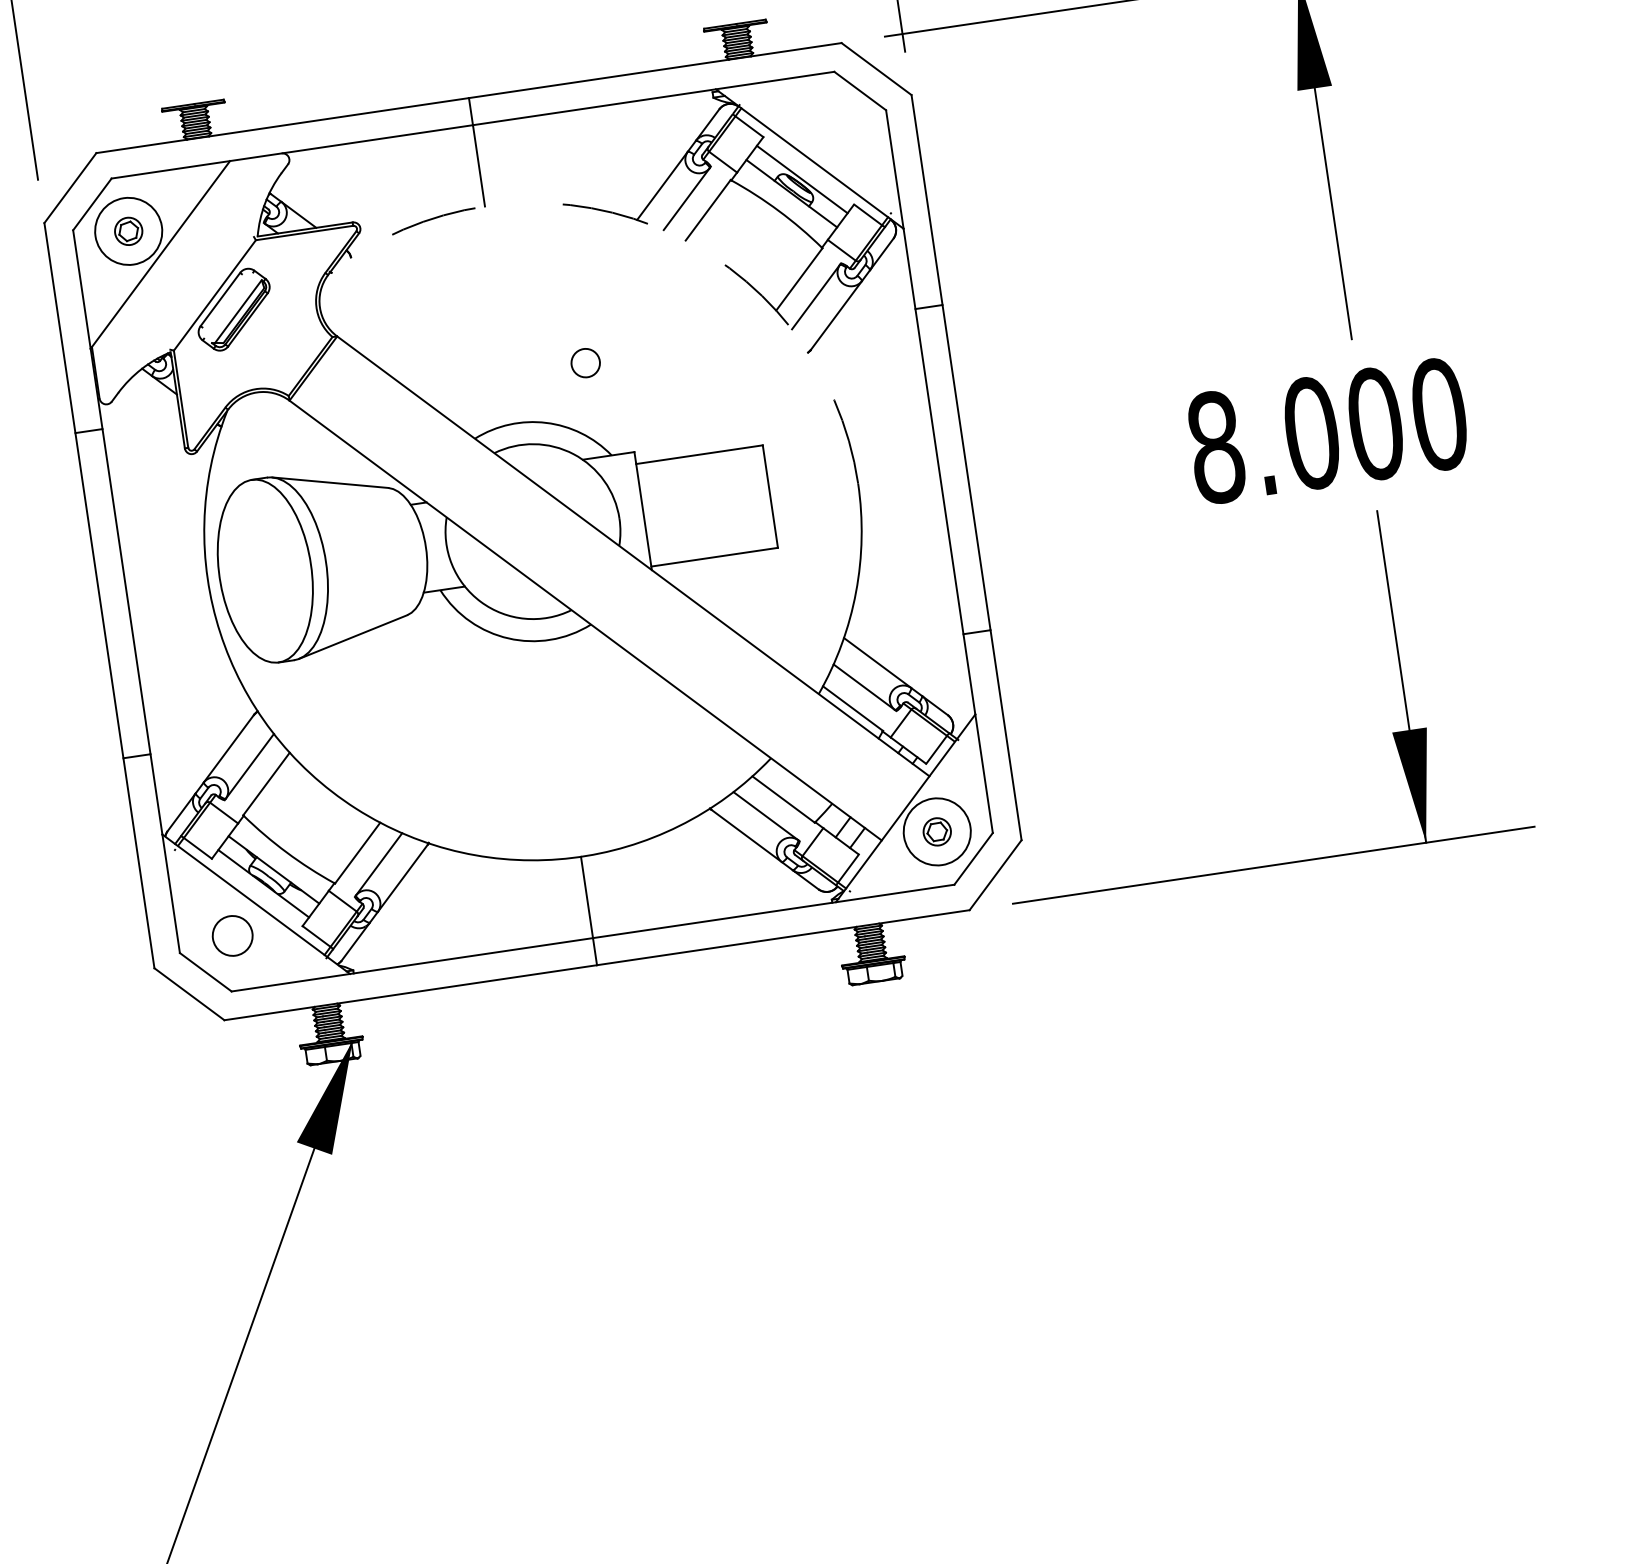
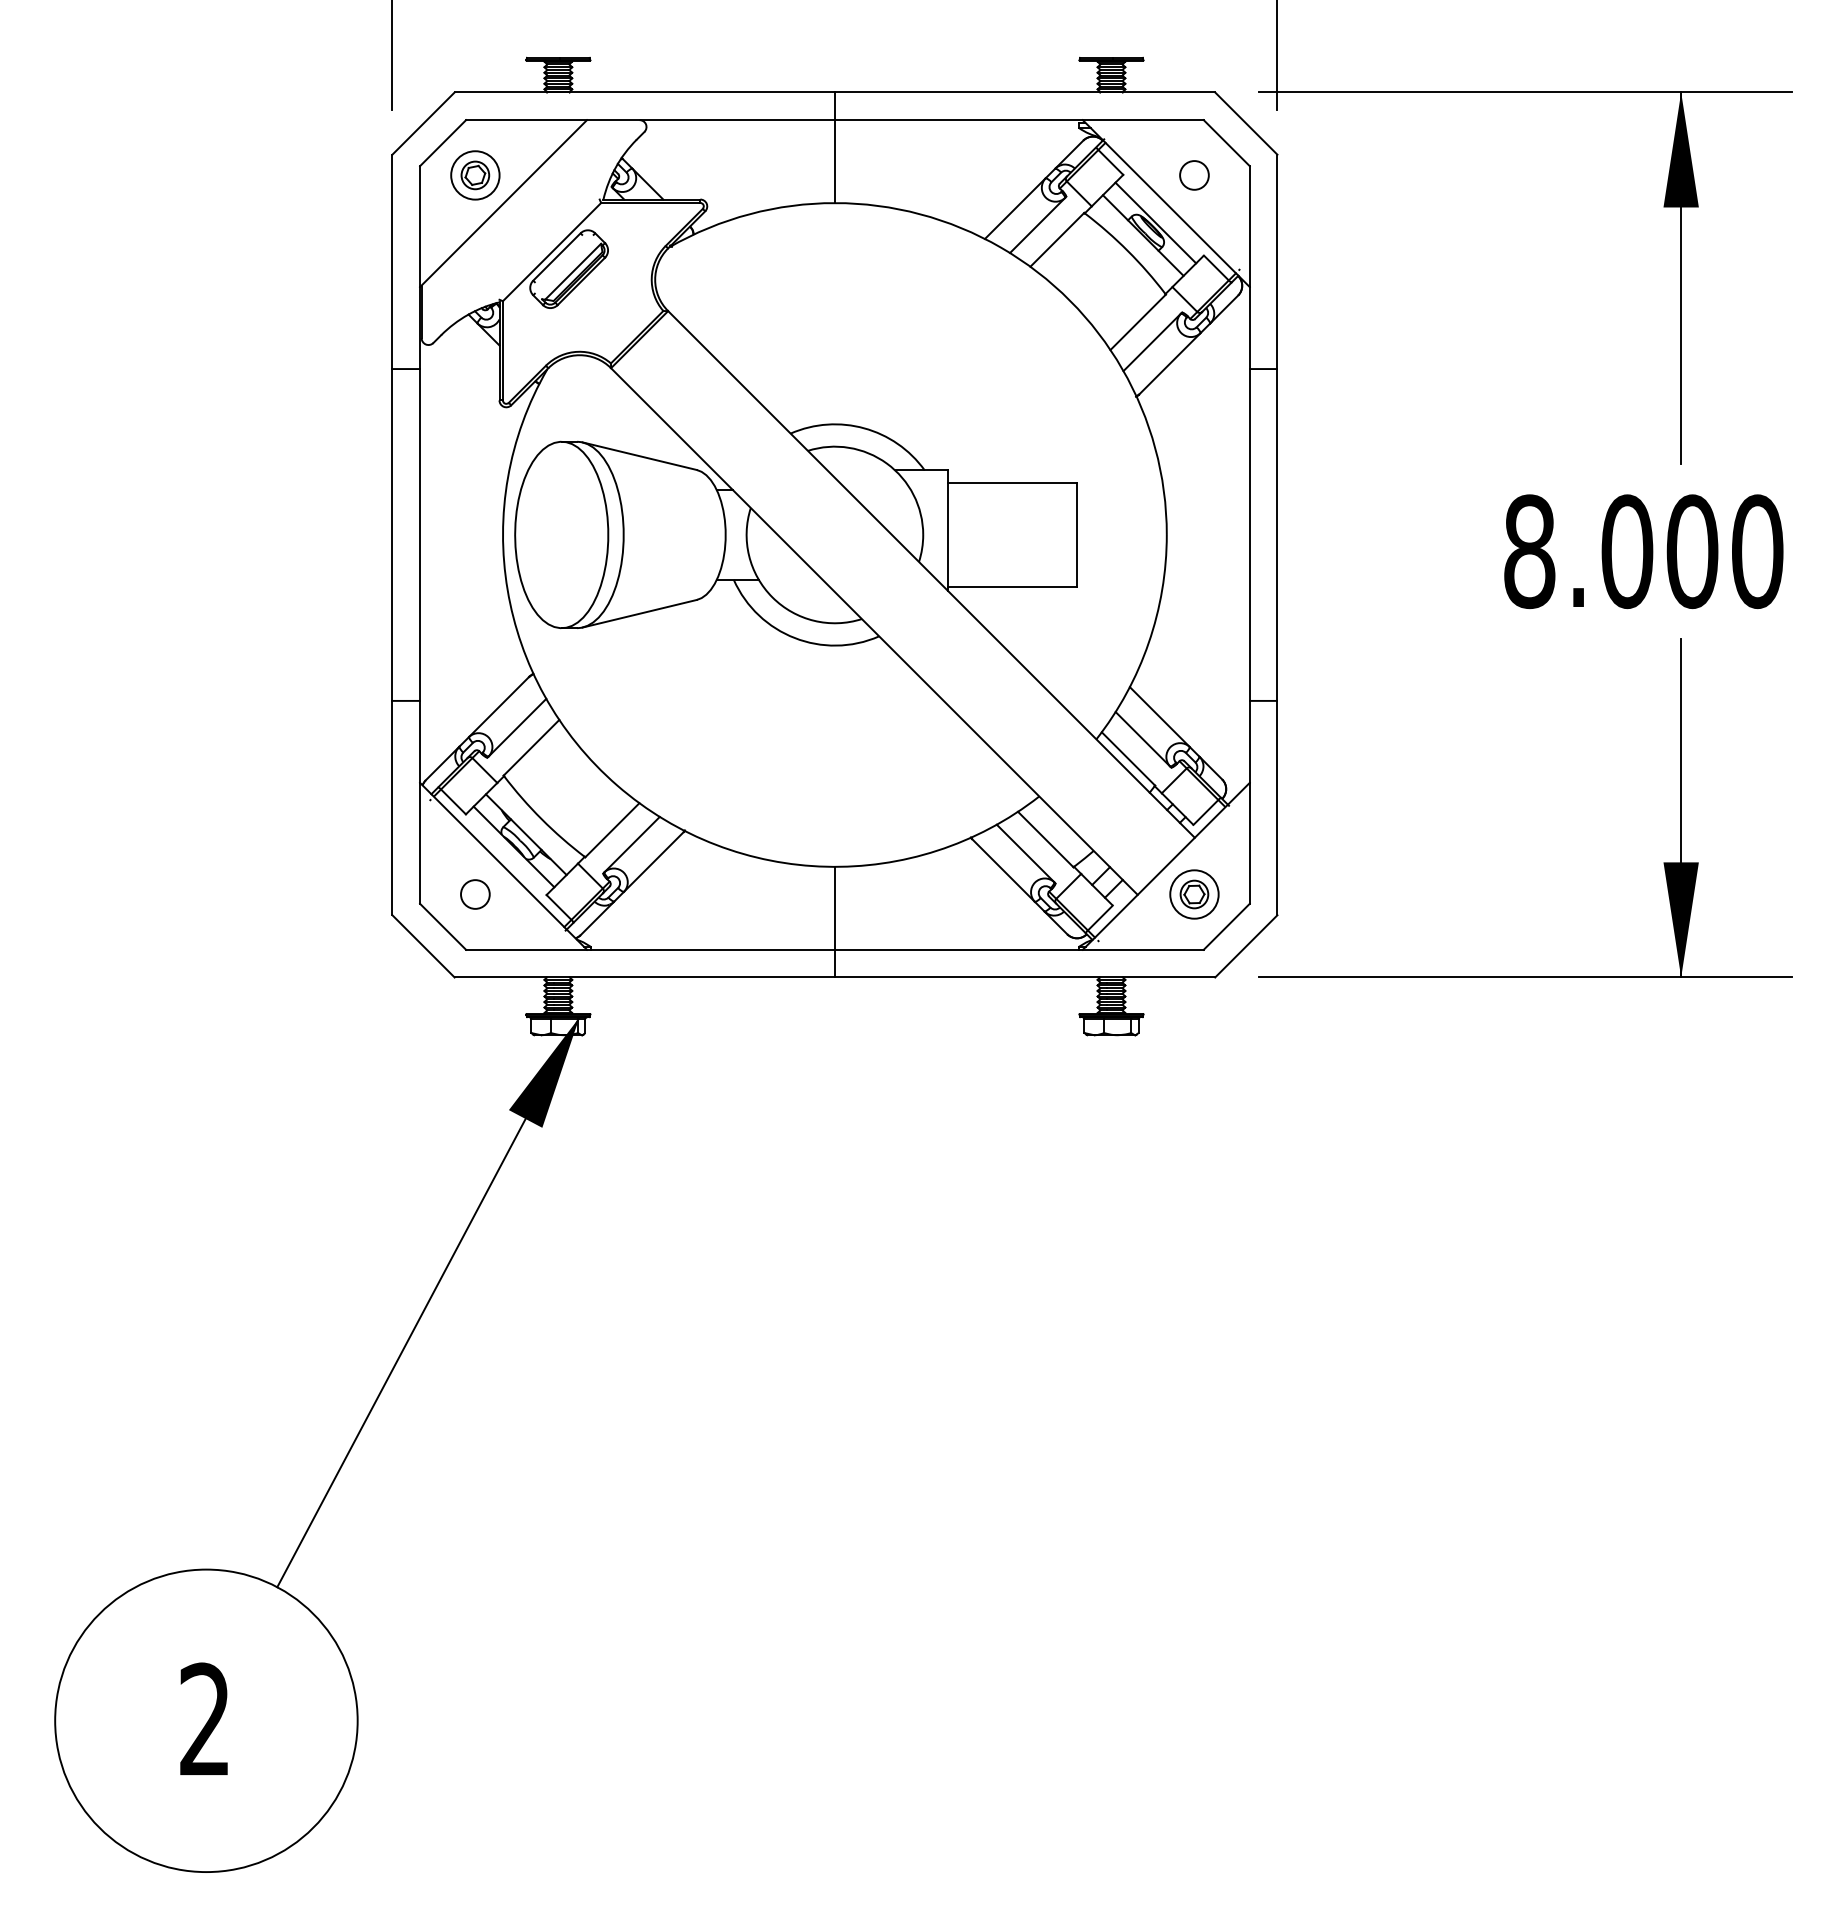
arc: (653, 226) -> (1000, 247), dashed -> solid
circle: (128, 231) -> (475, 175), size x0.71
circle: (585, 363) -> (1194, 175), moved
circle: (937, 831) -> (1194, 894), size x0.71
circle: (232, 935) -> (475, 894), size x0.71

